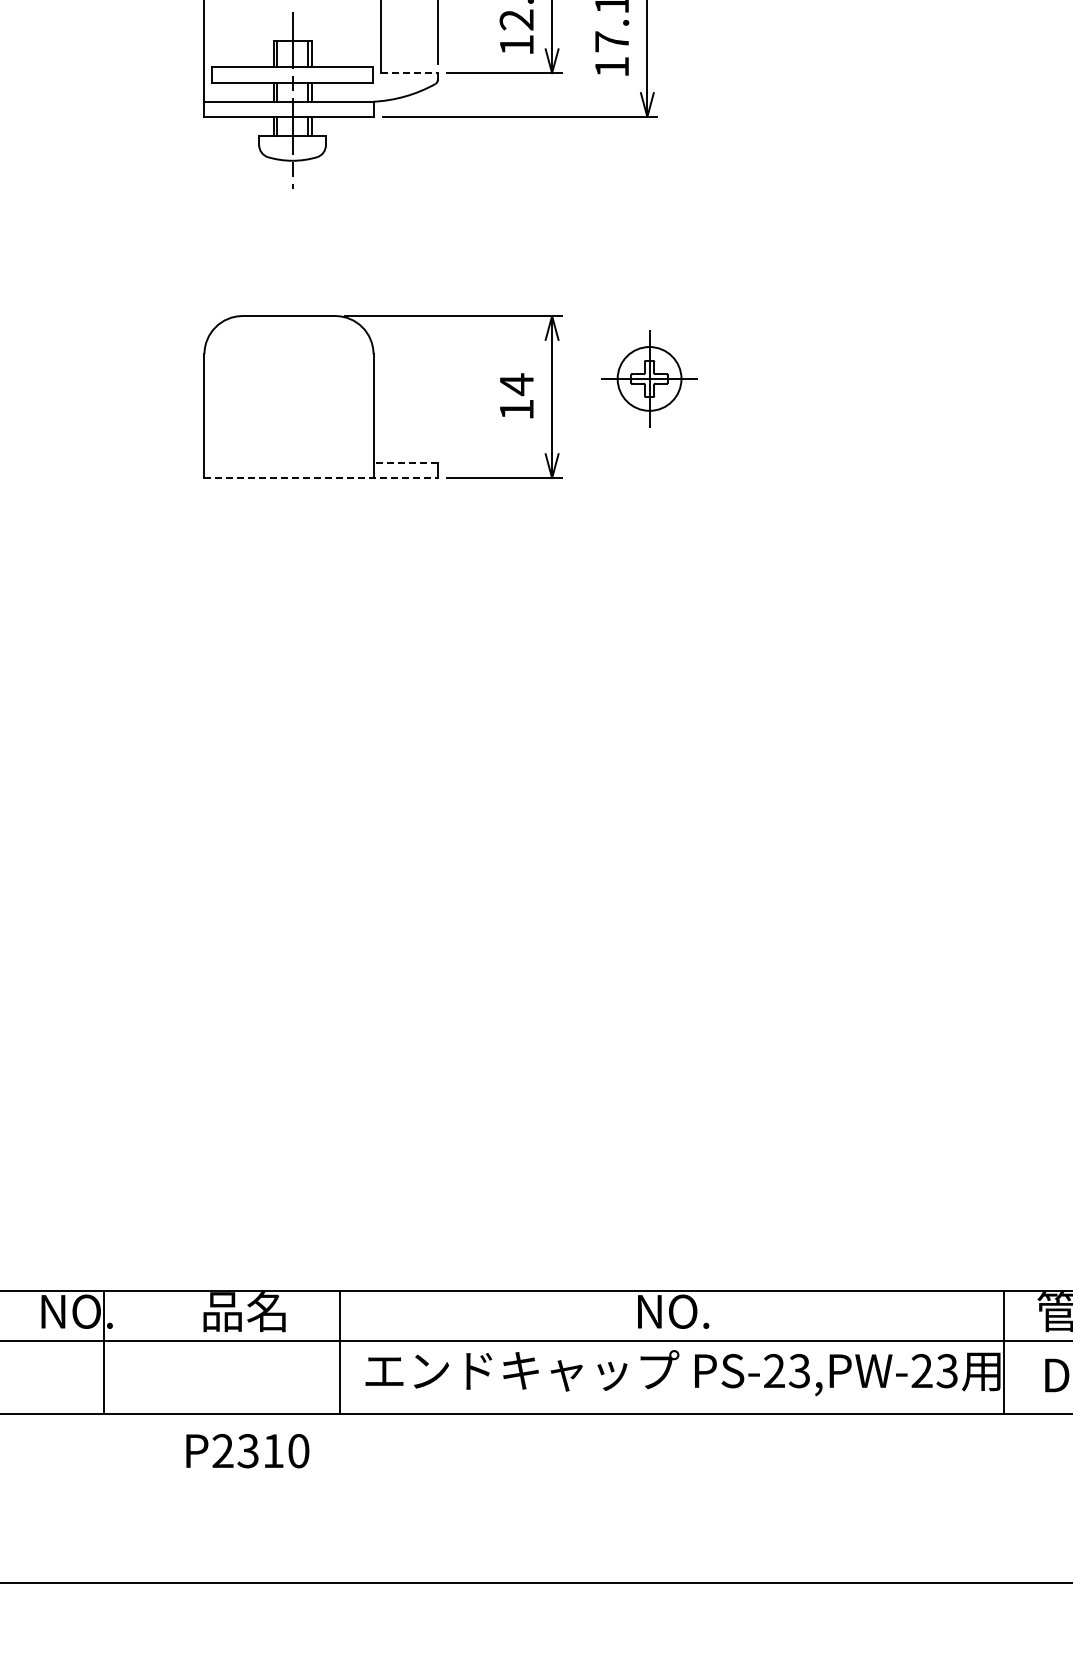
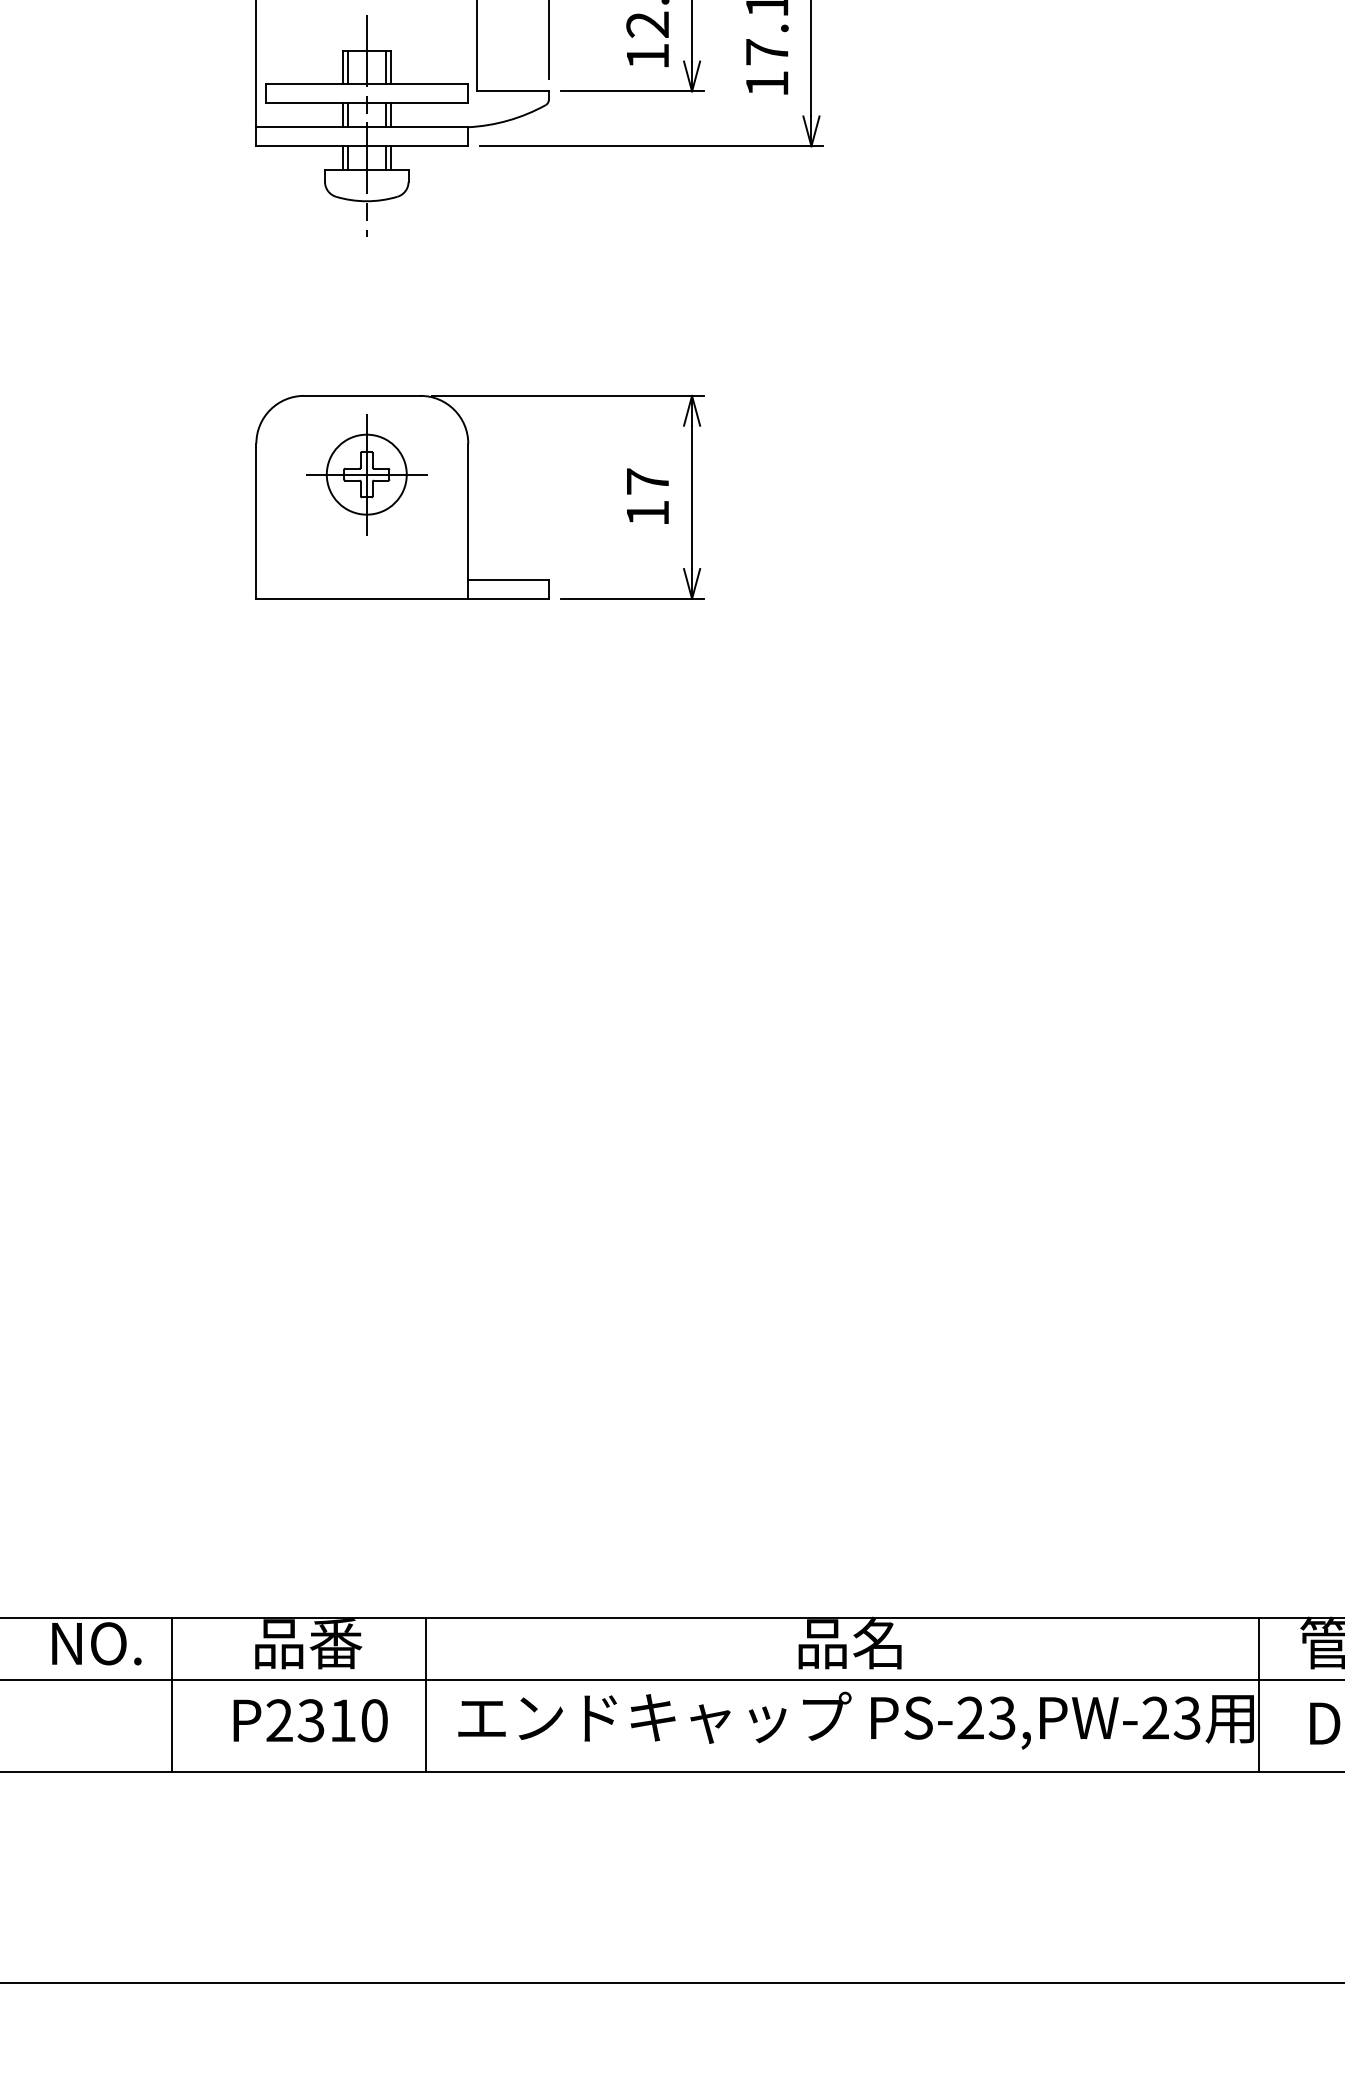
line: (409, 73) -> (513, 91), dashed -> solid
part: (649, 378) -> (366, 474), moved
text: (516, 384) -> (647, 481), 14 -> 17
line: (405, 462) -> (508, 579), dashed -> solid
line: (321, 478) -> (403, 599), dashed -> solid
text: (267, 1312) -> (335, 1644), 品名 -> 品番
text: (678, 1312) -> (850, 1644), NO. -> 品名
line: (103, 1352) -> (171, 1694), moved
text: (247, 1451) -> (310, 1721), moved

